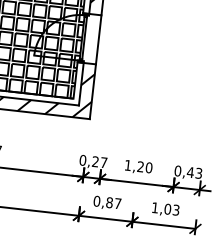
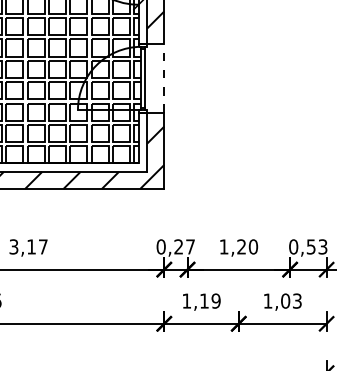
line: (98, 39) -> (164, 77), solid -> dashed
text: (190, 172) -> (311, 246), 0,43 -> 0,53
text: (107, 202) -> (201, 300), 0,87 -> 1,19

